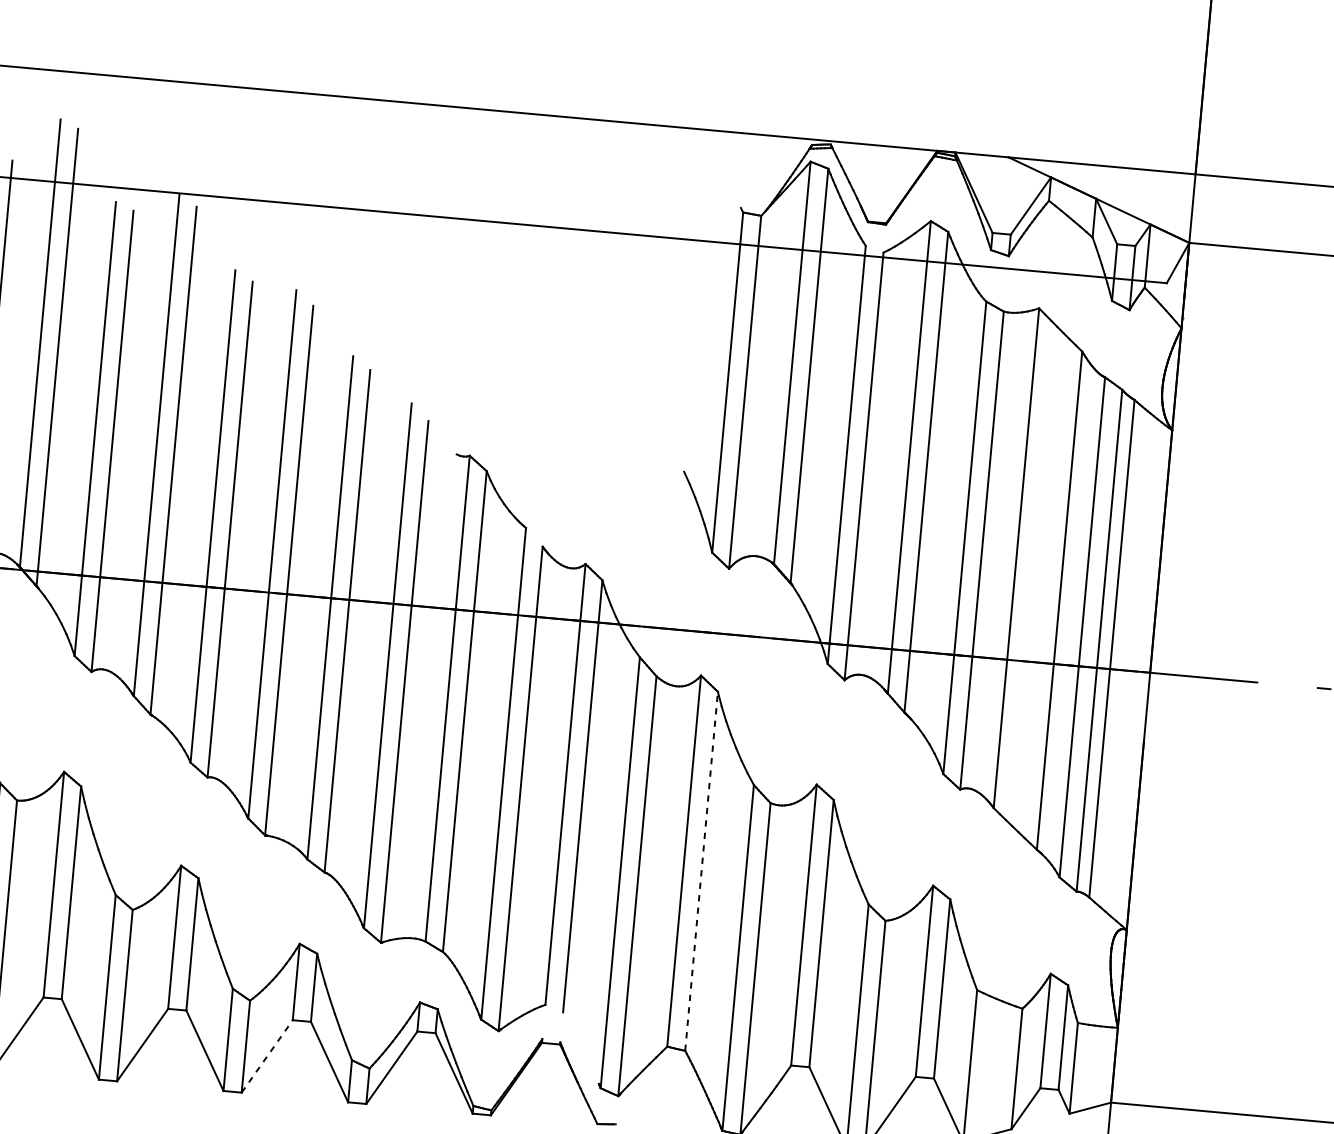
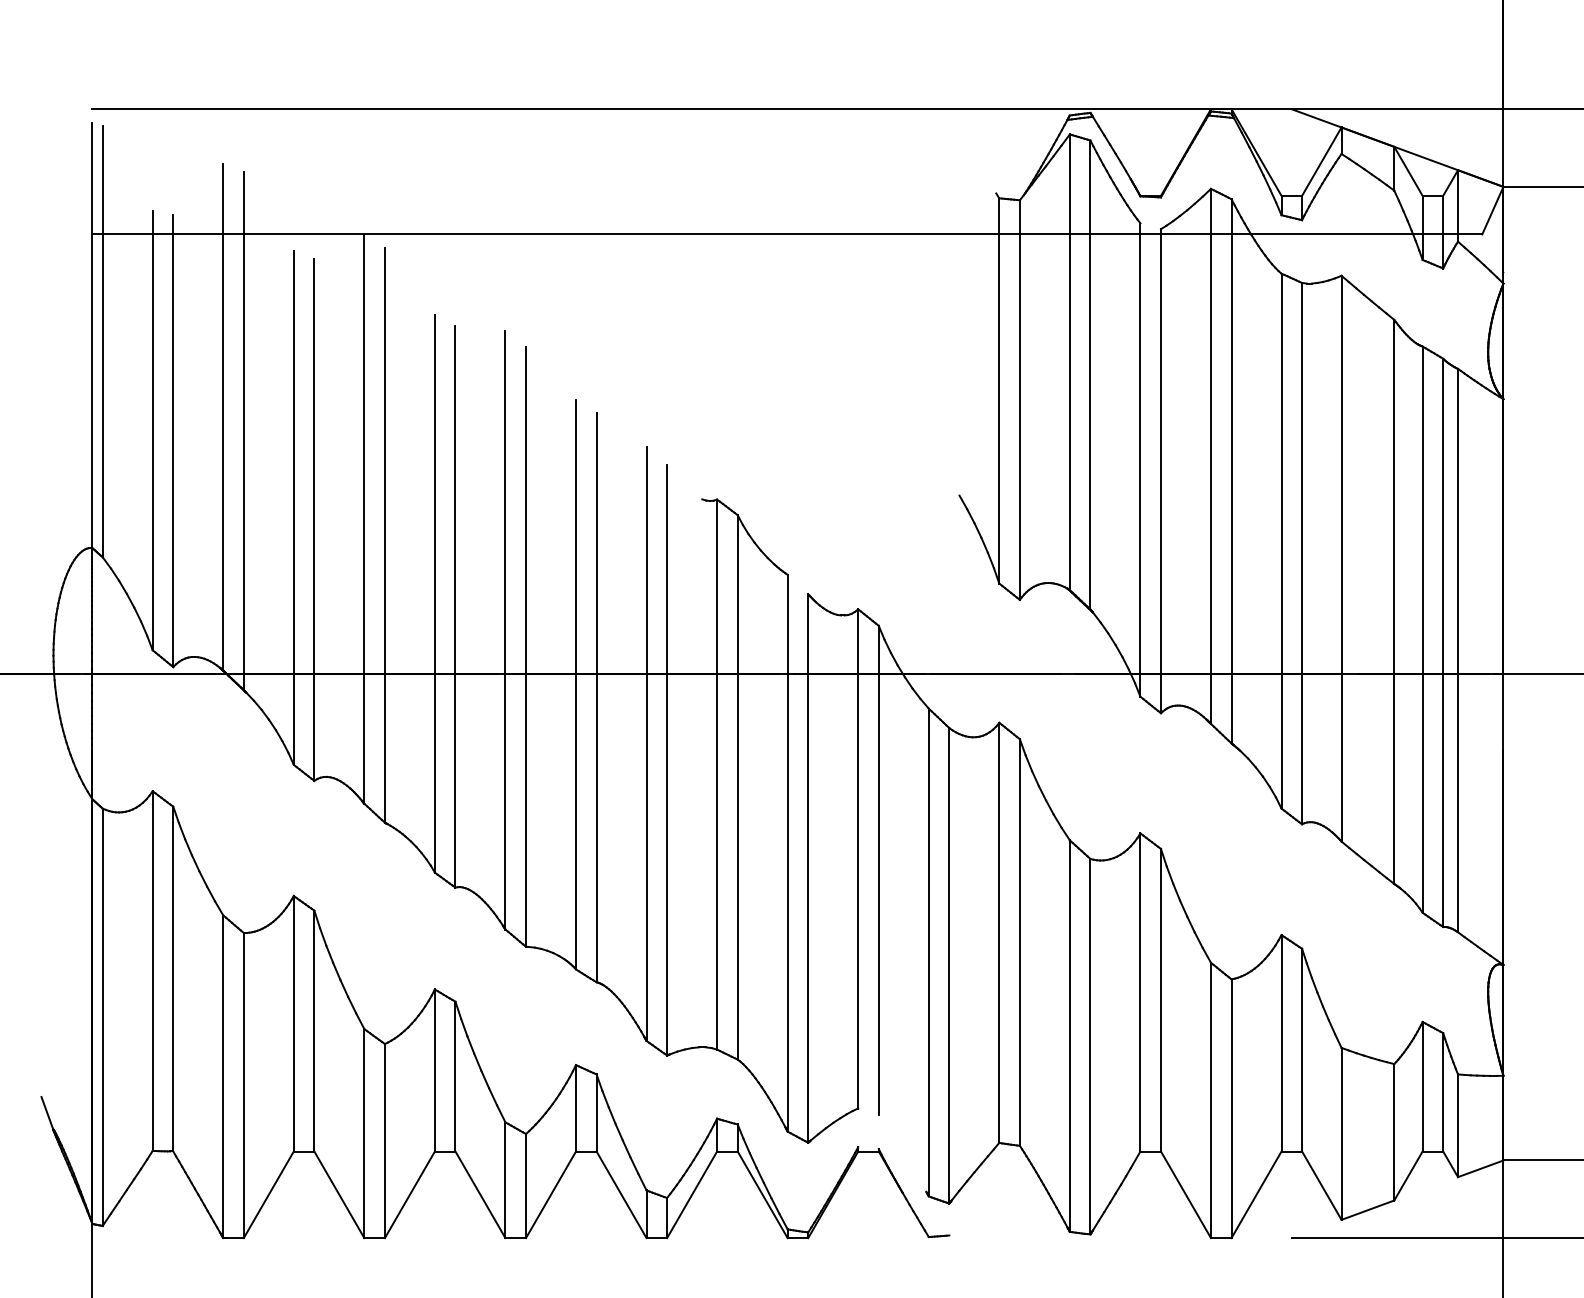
line: (701, 871) -> (1019, 942), dashed -> solid
line: (267, 1056) -> (551, 1194), dashed -> solid

